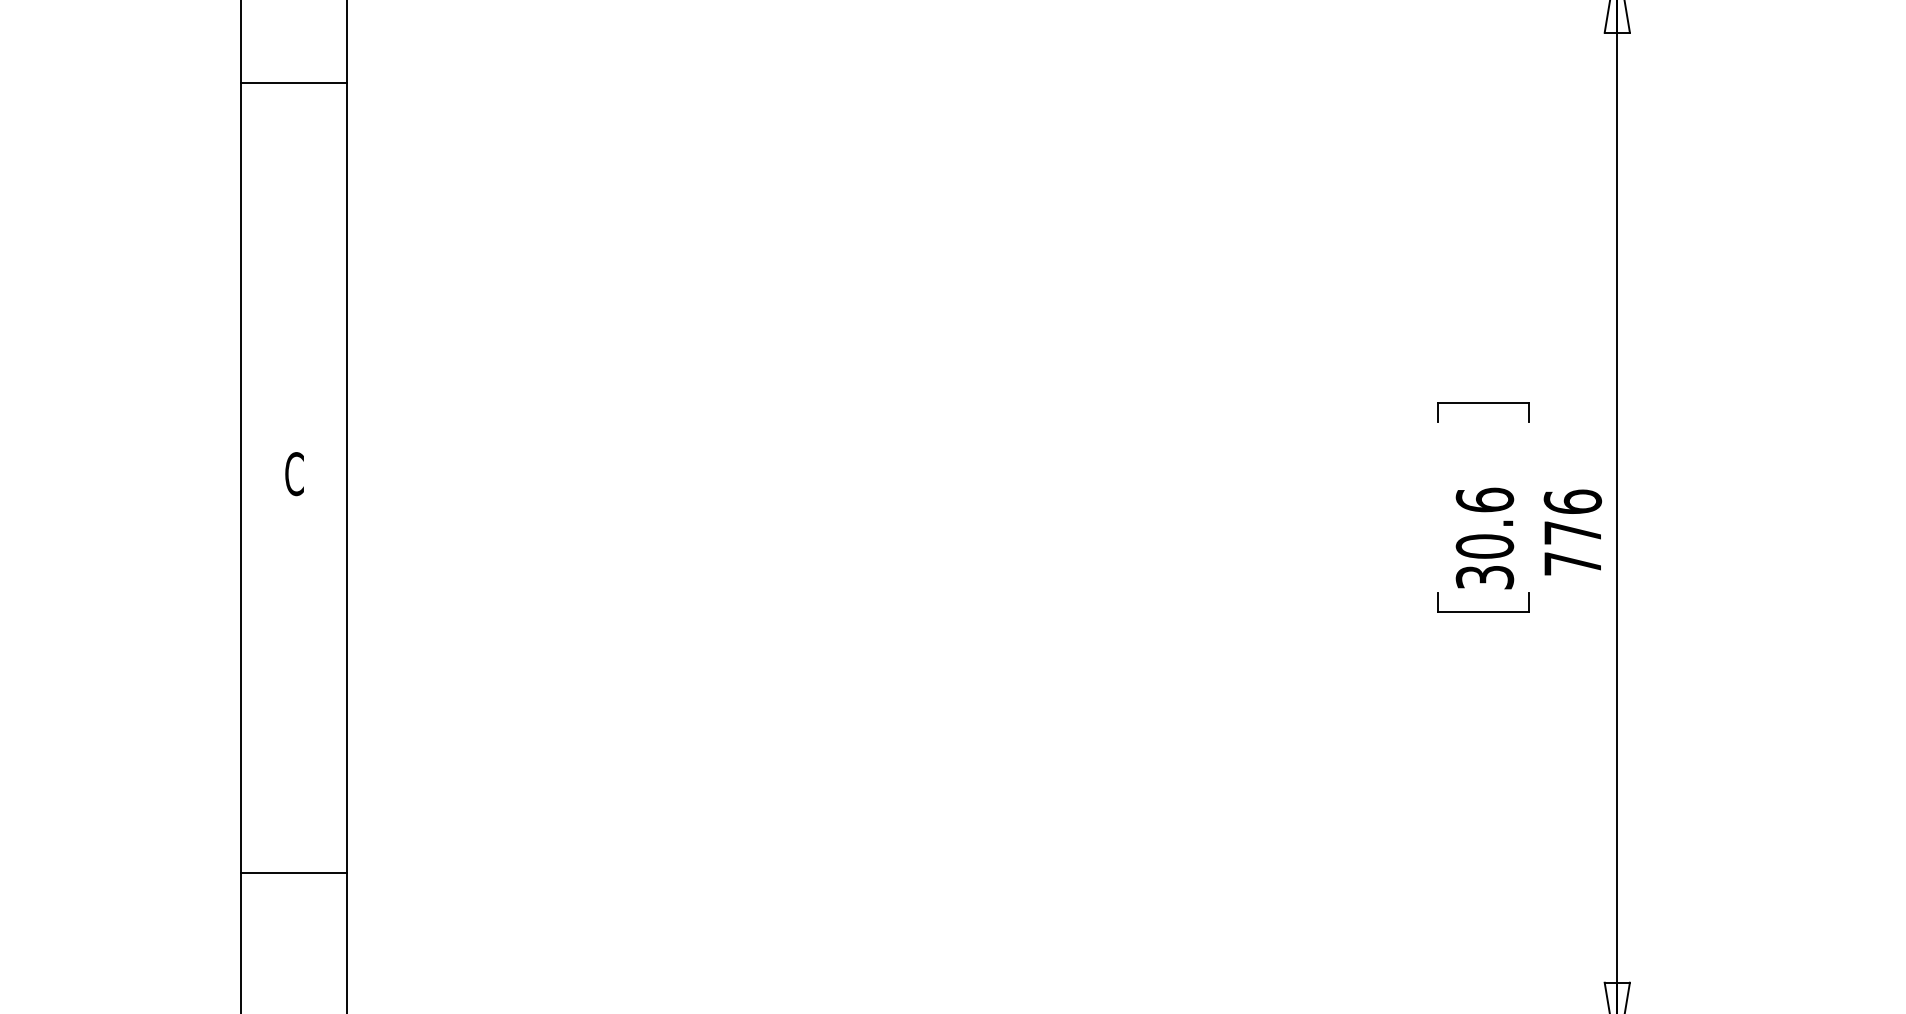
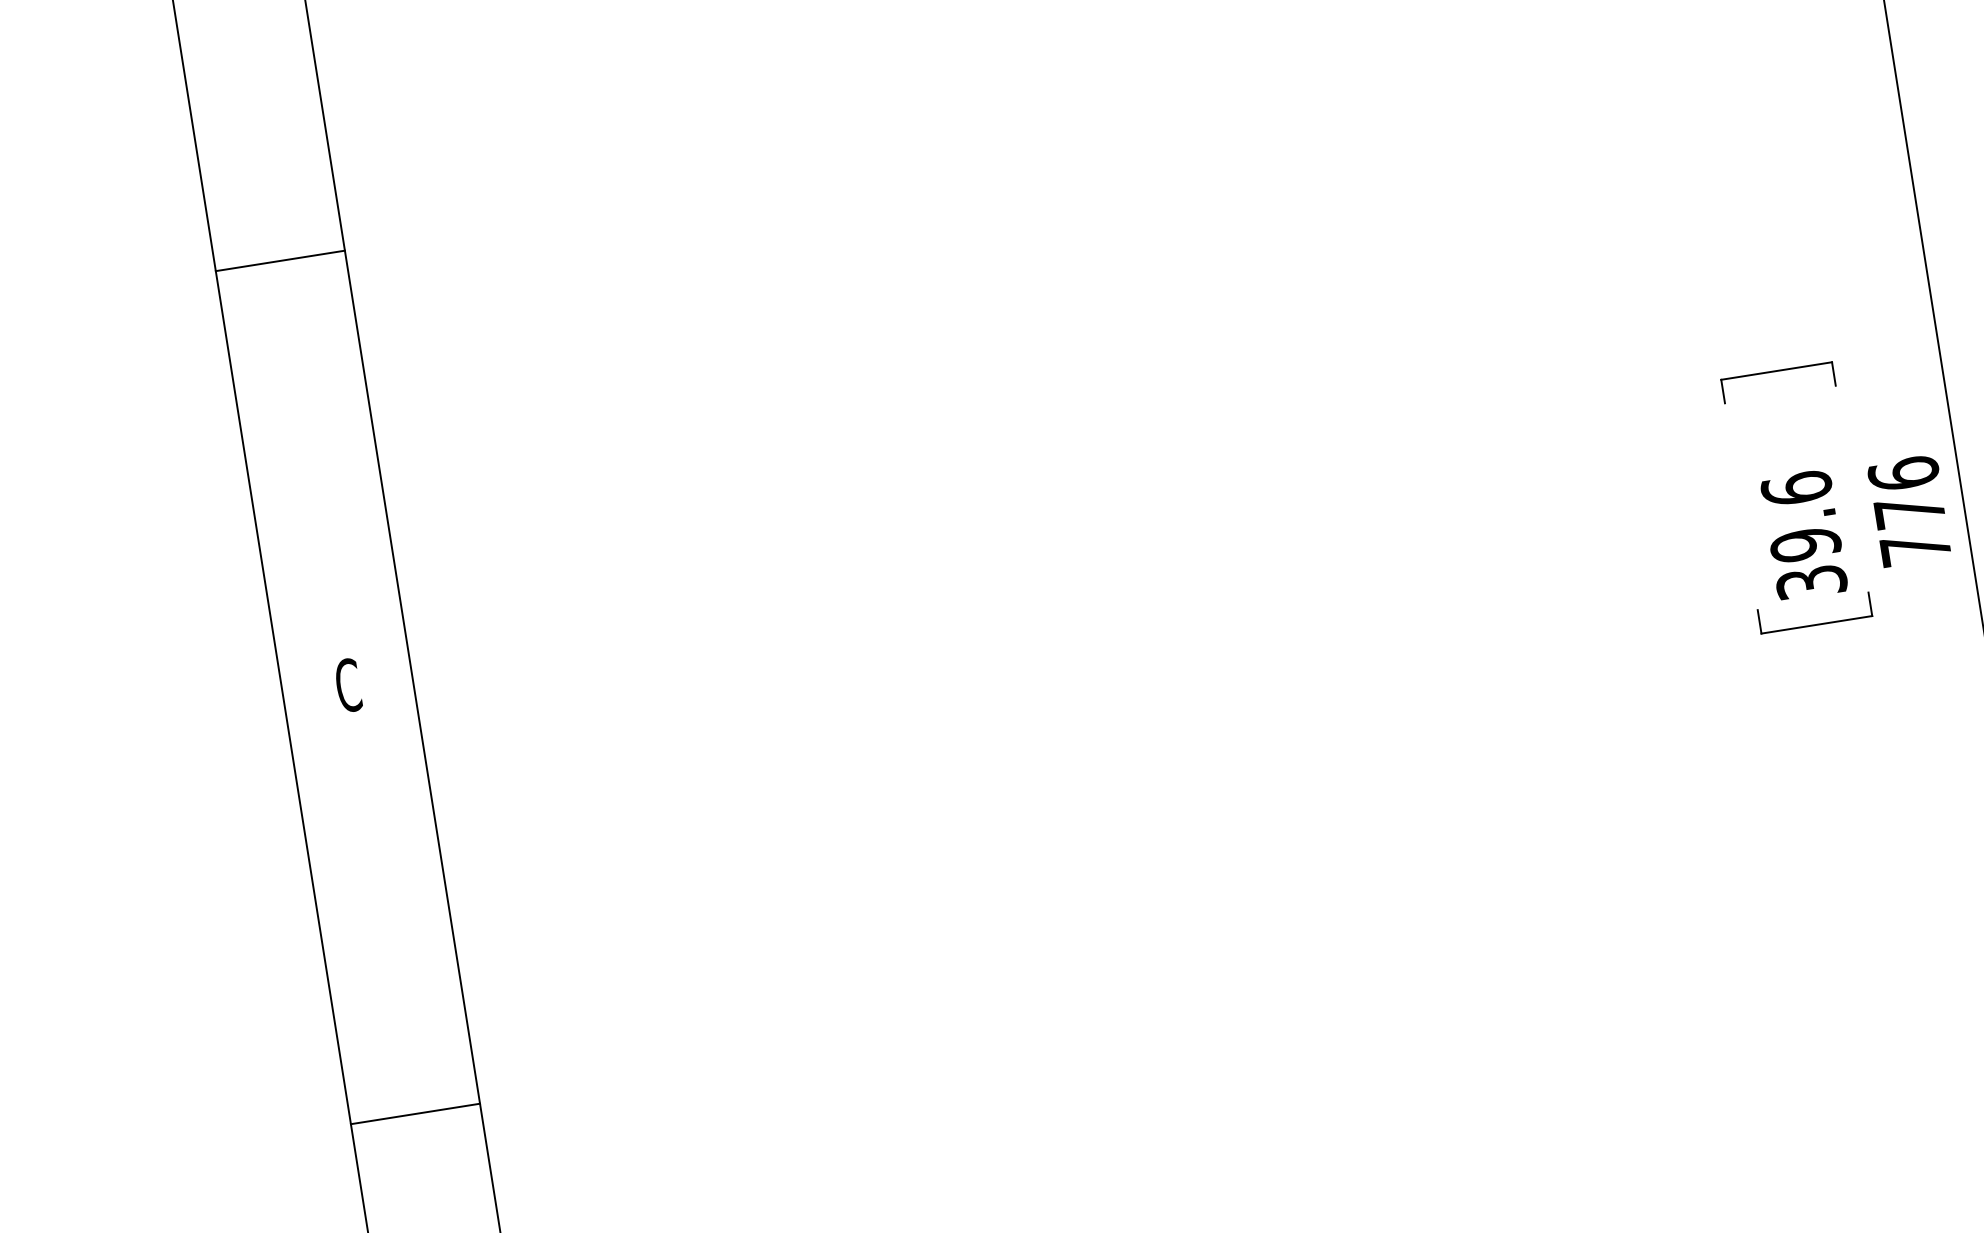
line: (293, 82) -> (279, 260), moved
text: (1485, 546) -> (1806, 544), 30.6 -> 39.6
line: (293, 873) -> (414, 1114), moved

